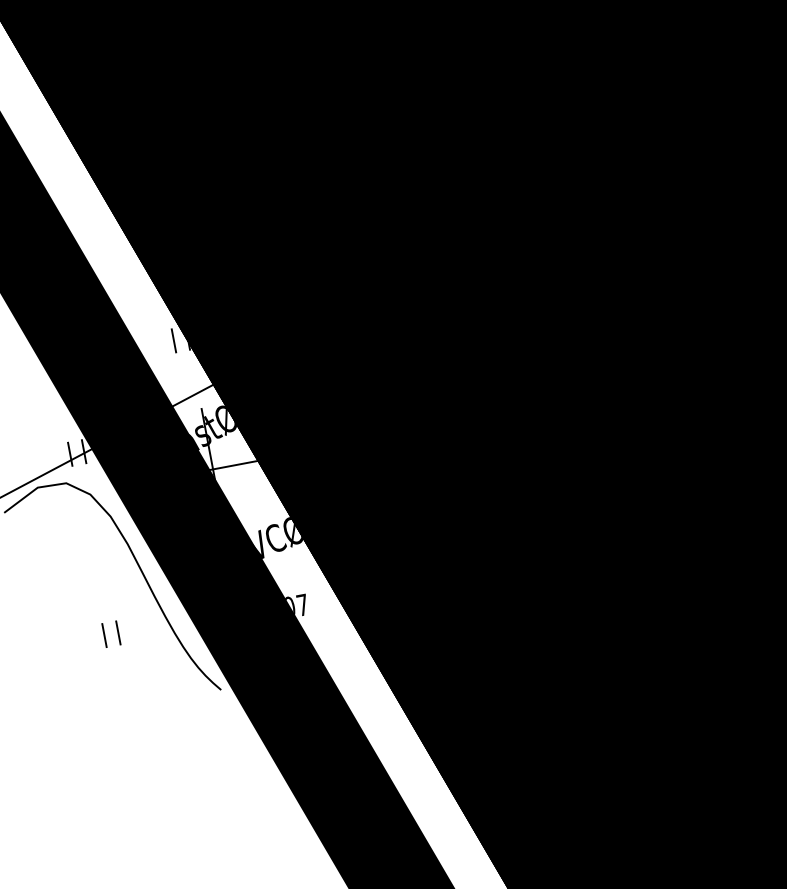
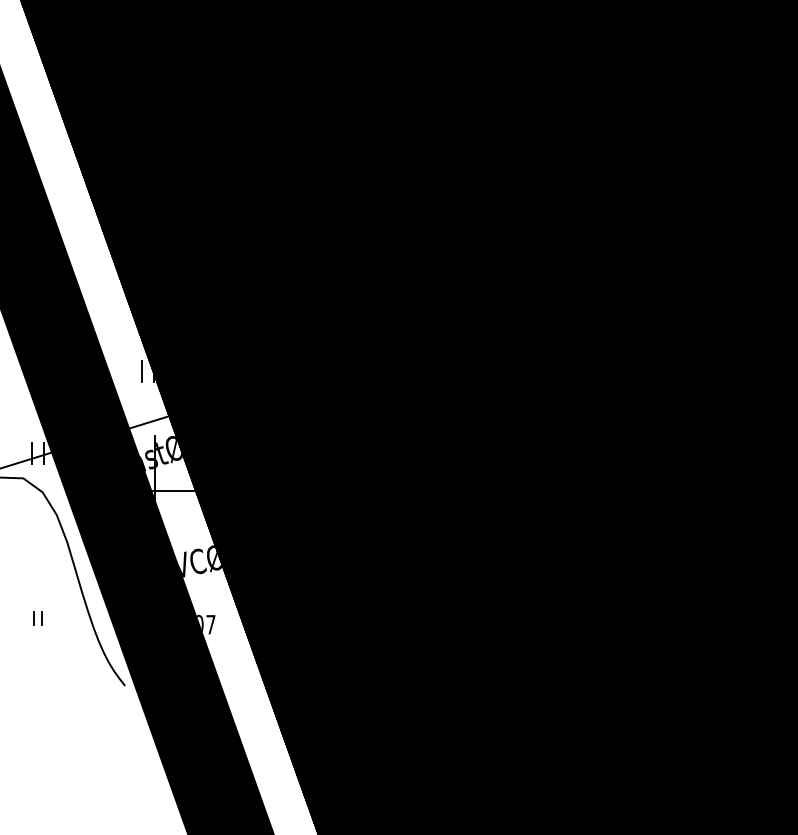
part: (110, 634) -> (37, 618), size x0.6

